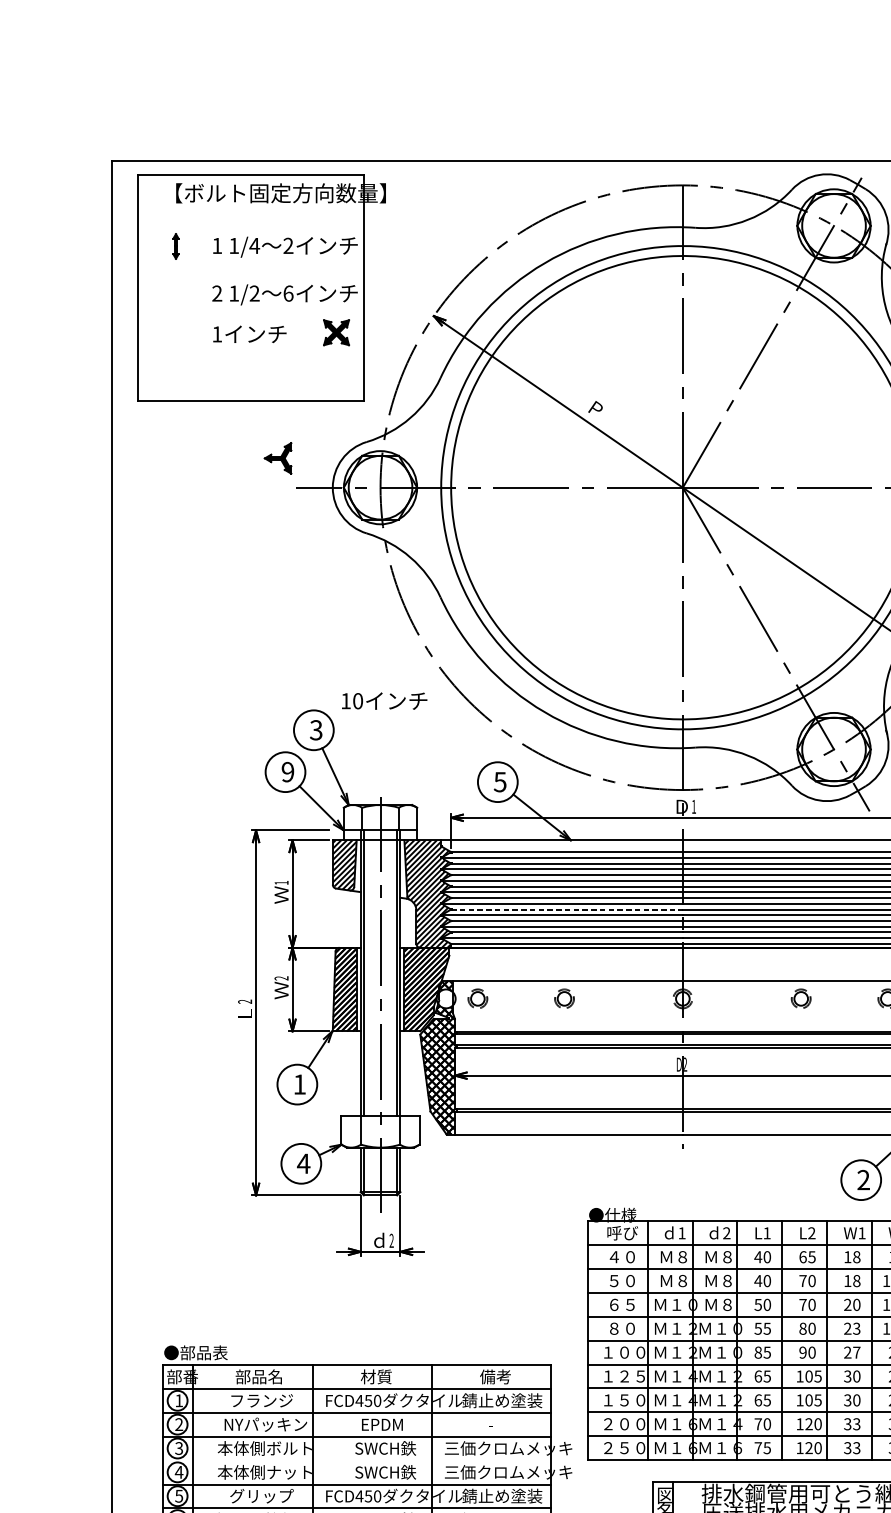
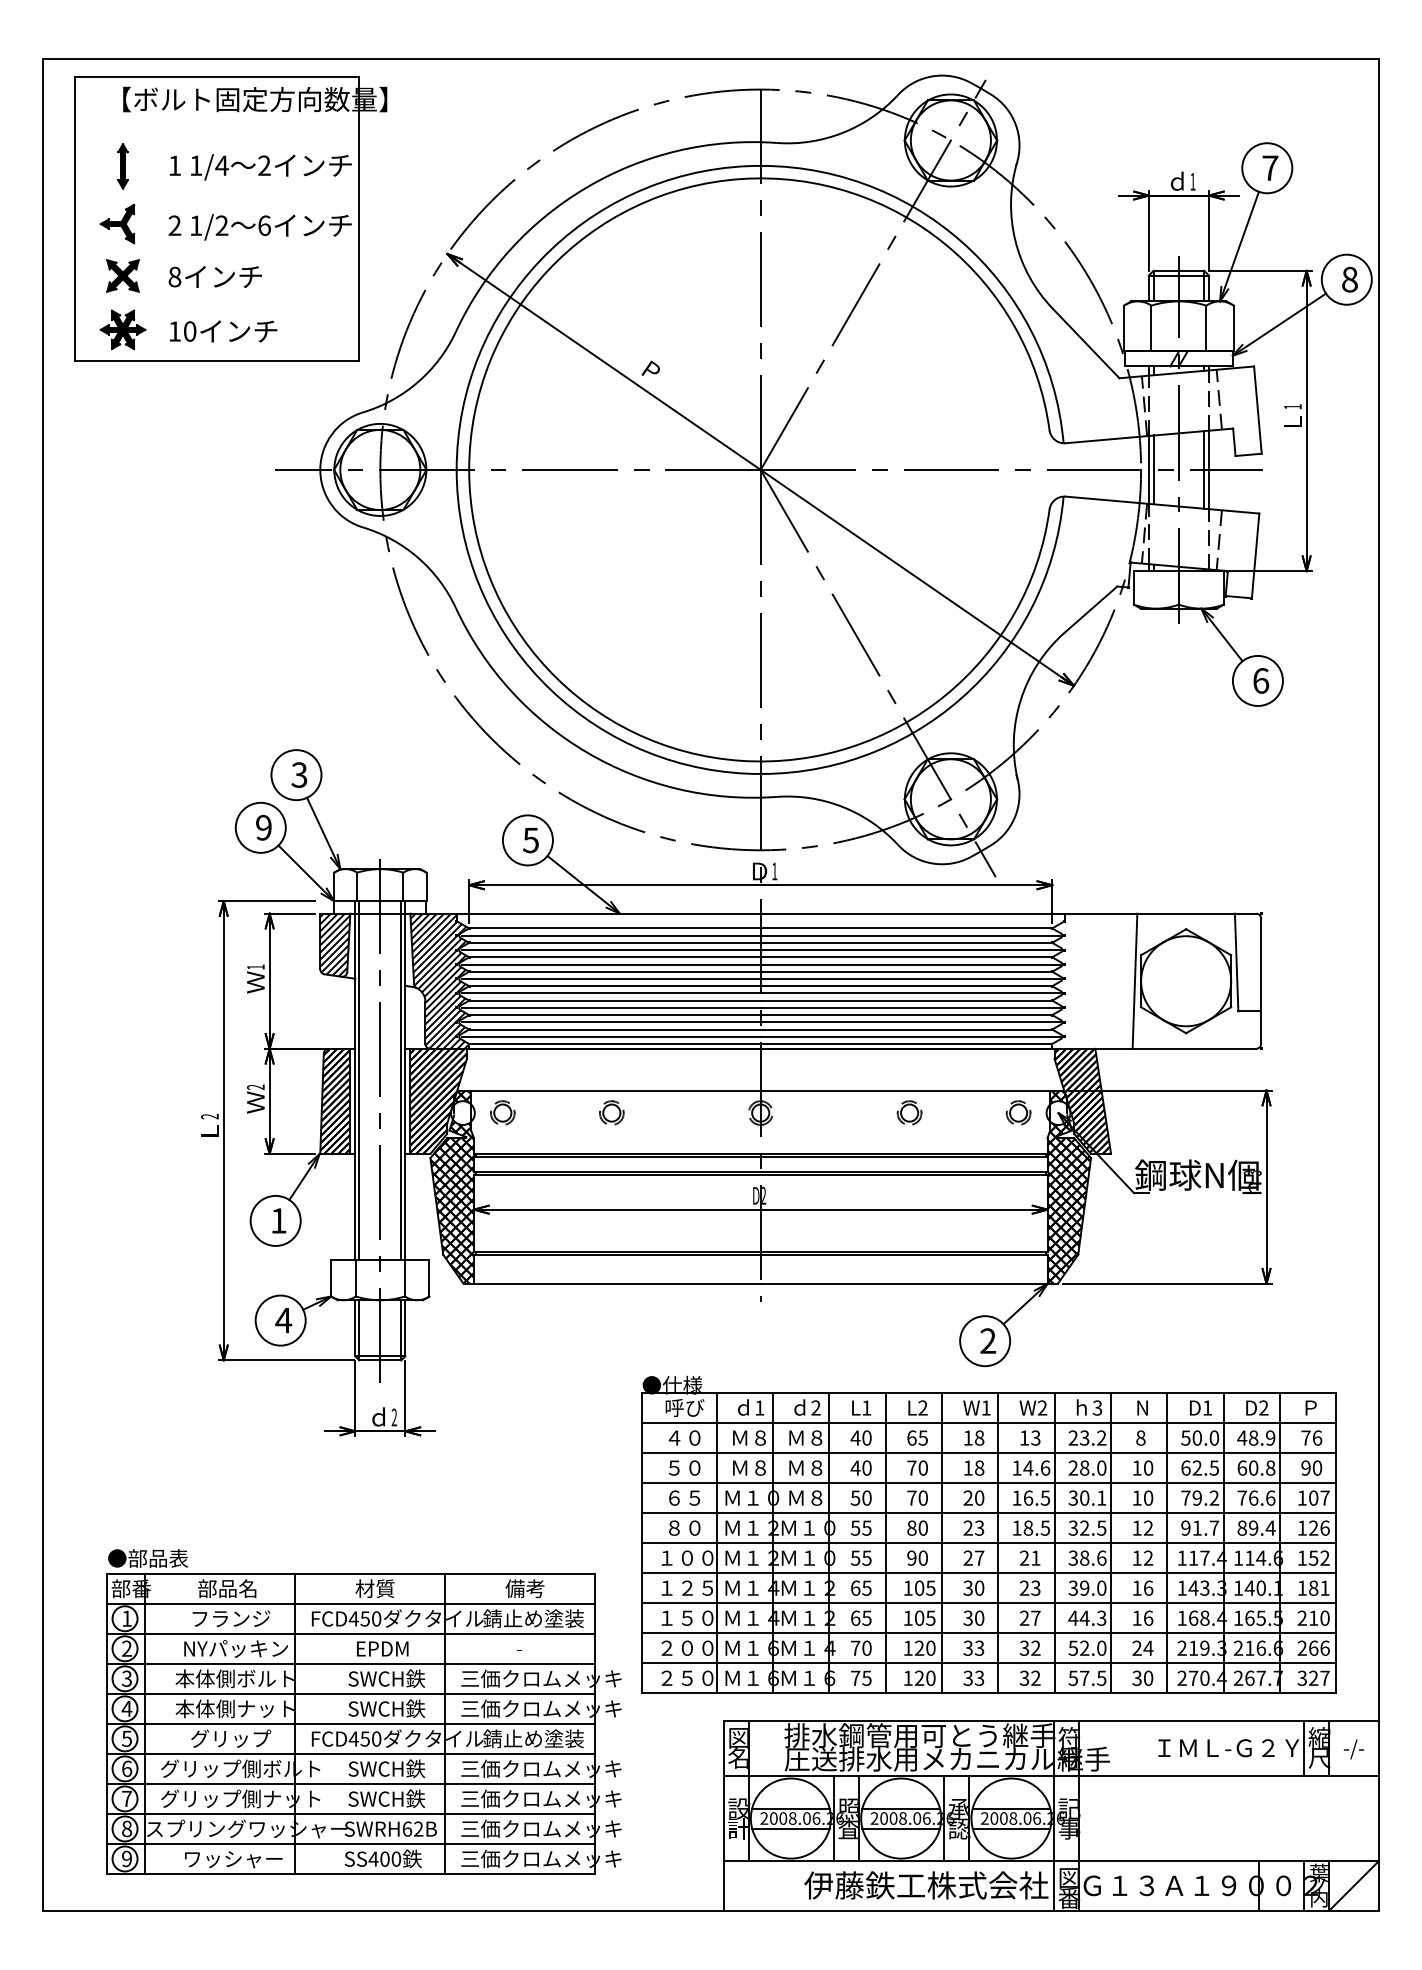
part: (175, 246) -> (122, 166), size x1.43
part: (336, 332) -> (122, 275), moved
text: (216, 333) -> (174, 276), 1 -> 8
part: (175, 376) -> (122, 329), added
part: (278, 457) -> (117, 223), moved
text: (384, 701) -> (223, 331), moved
line: (566, 909) -> (614, 1000), dashed -> solid
text: (758, 1352) -> (855, 1557), 85 -> 55
line: (357, 1460) -> (351, 1694), added

